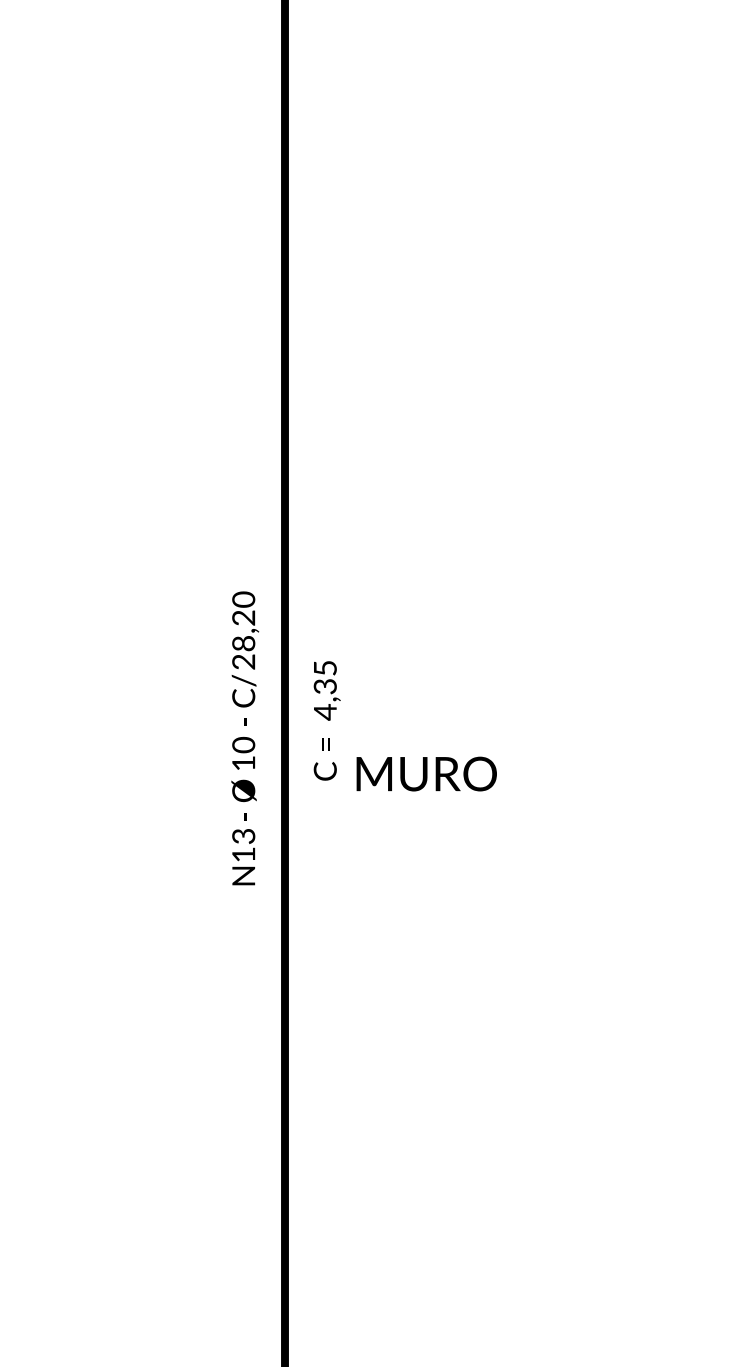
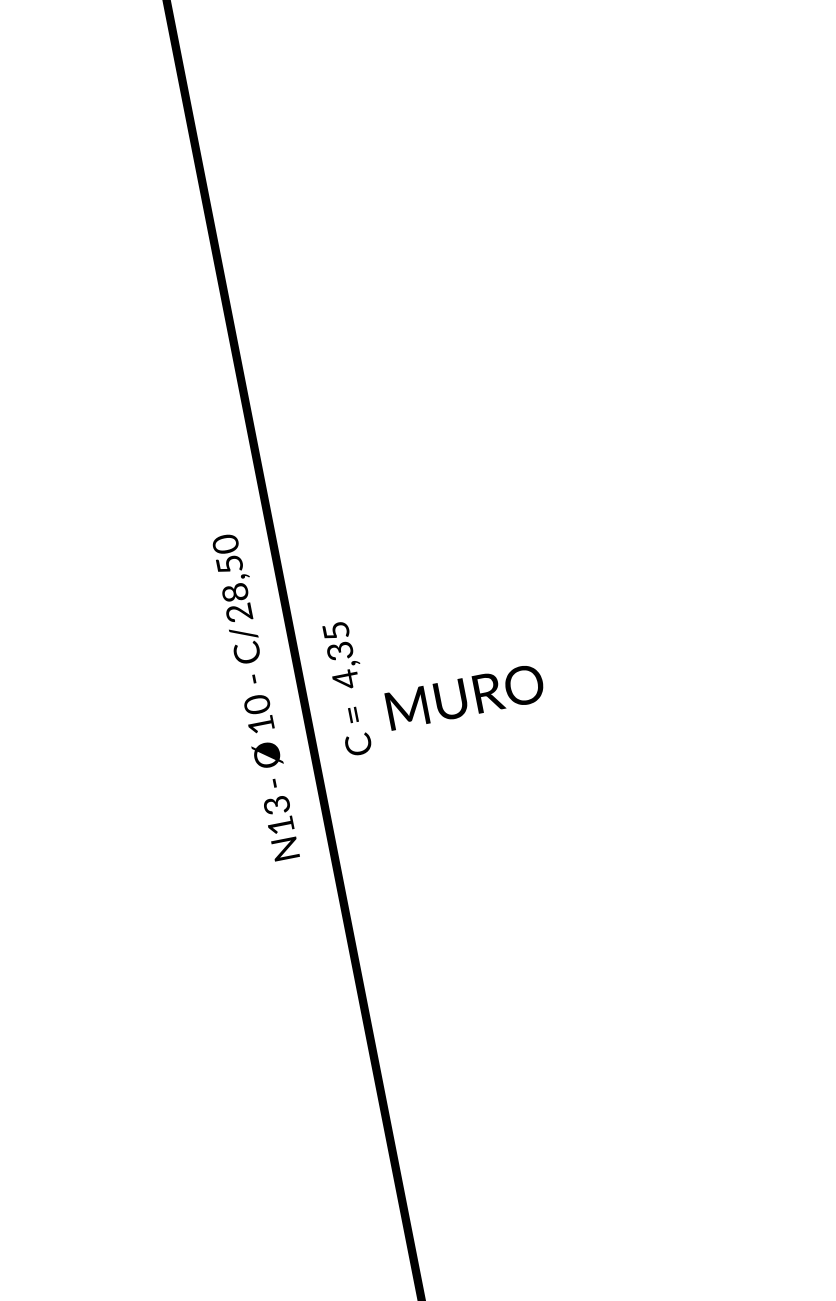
text: (243, 617) -> (229, 563), 28,20 -> 28,50
text: (326, 720) -> (348, 688), moved

